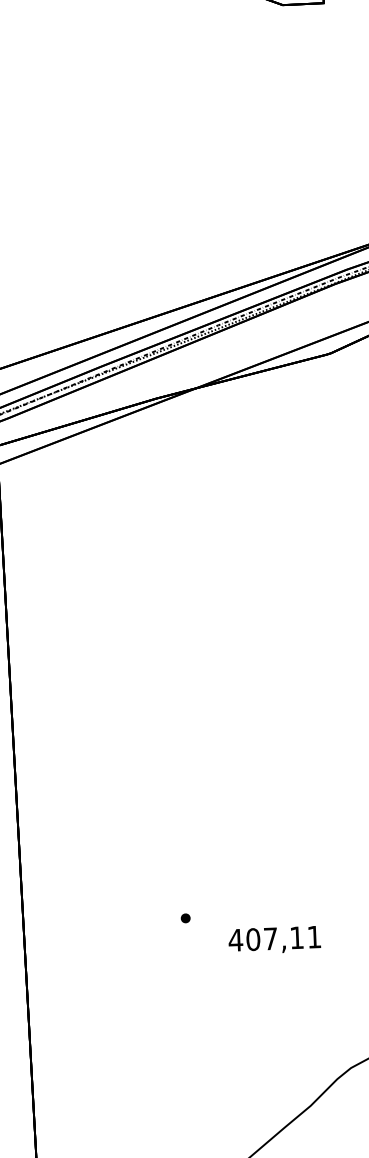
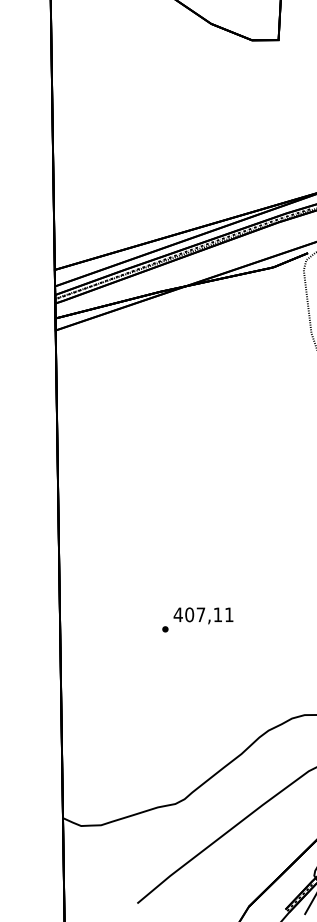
text: (274, 939) -> (203, 615), moved

